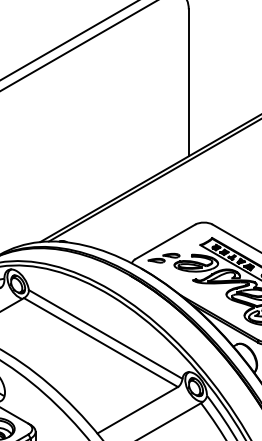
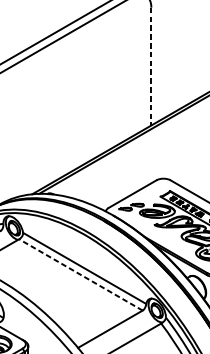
line: (188, 83) -> (151, 67), solid -> dashed
line: (101, 342) -> (81, 274), solid -> dashed

